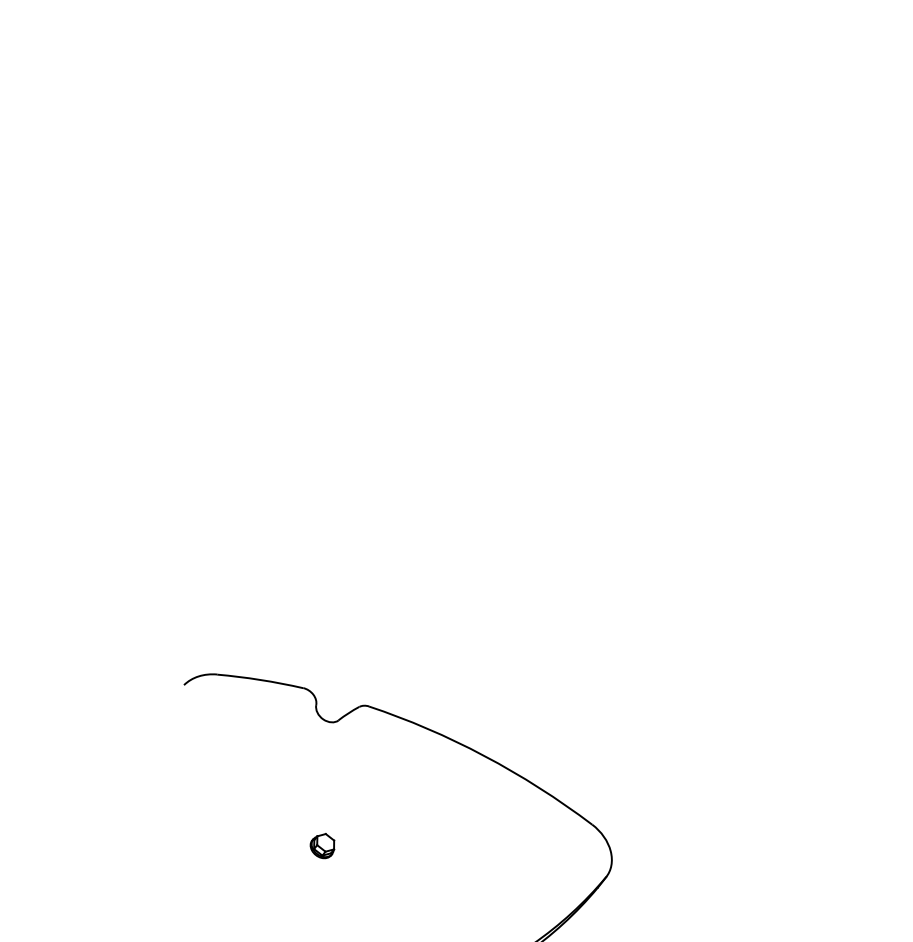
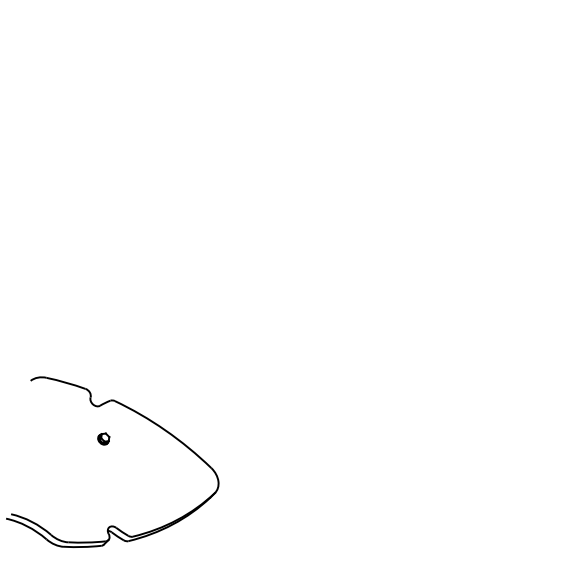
part: (322, 845) -> (103, 438), moved

